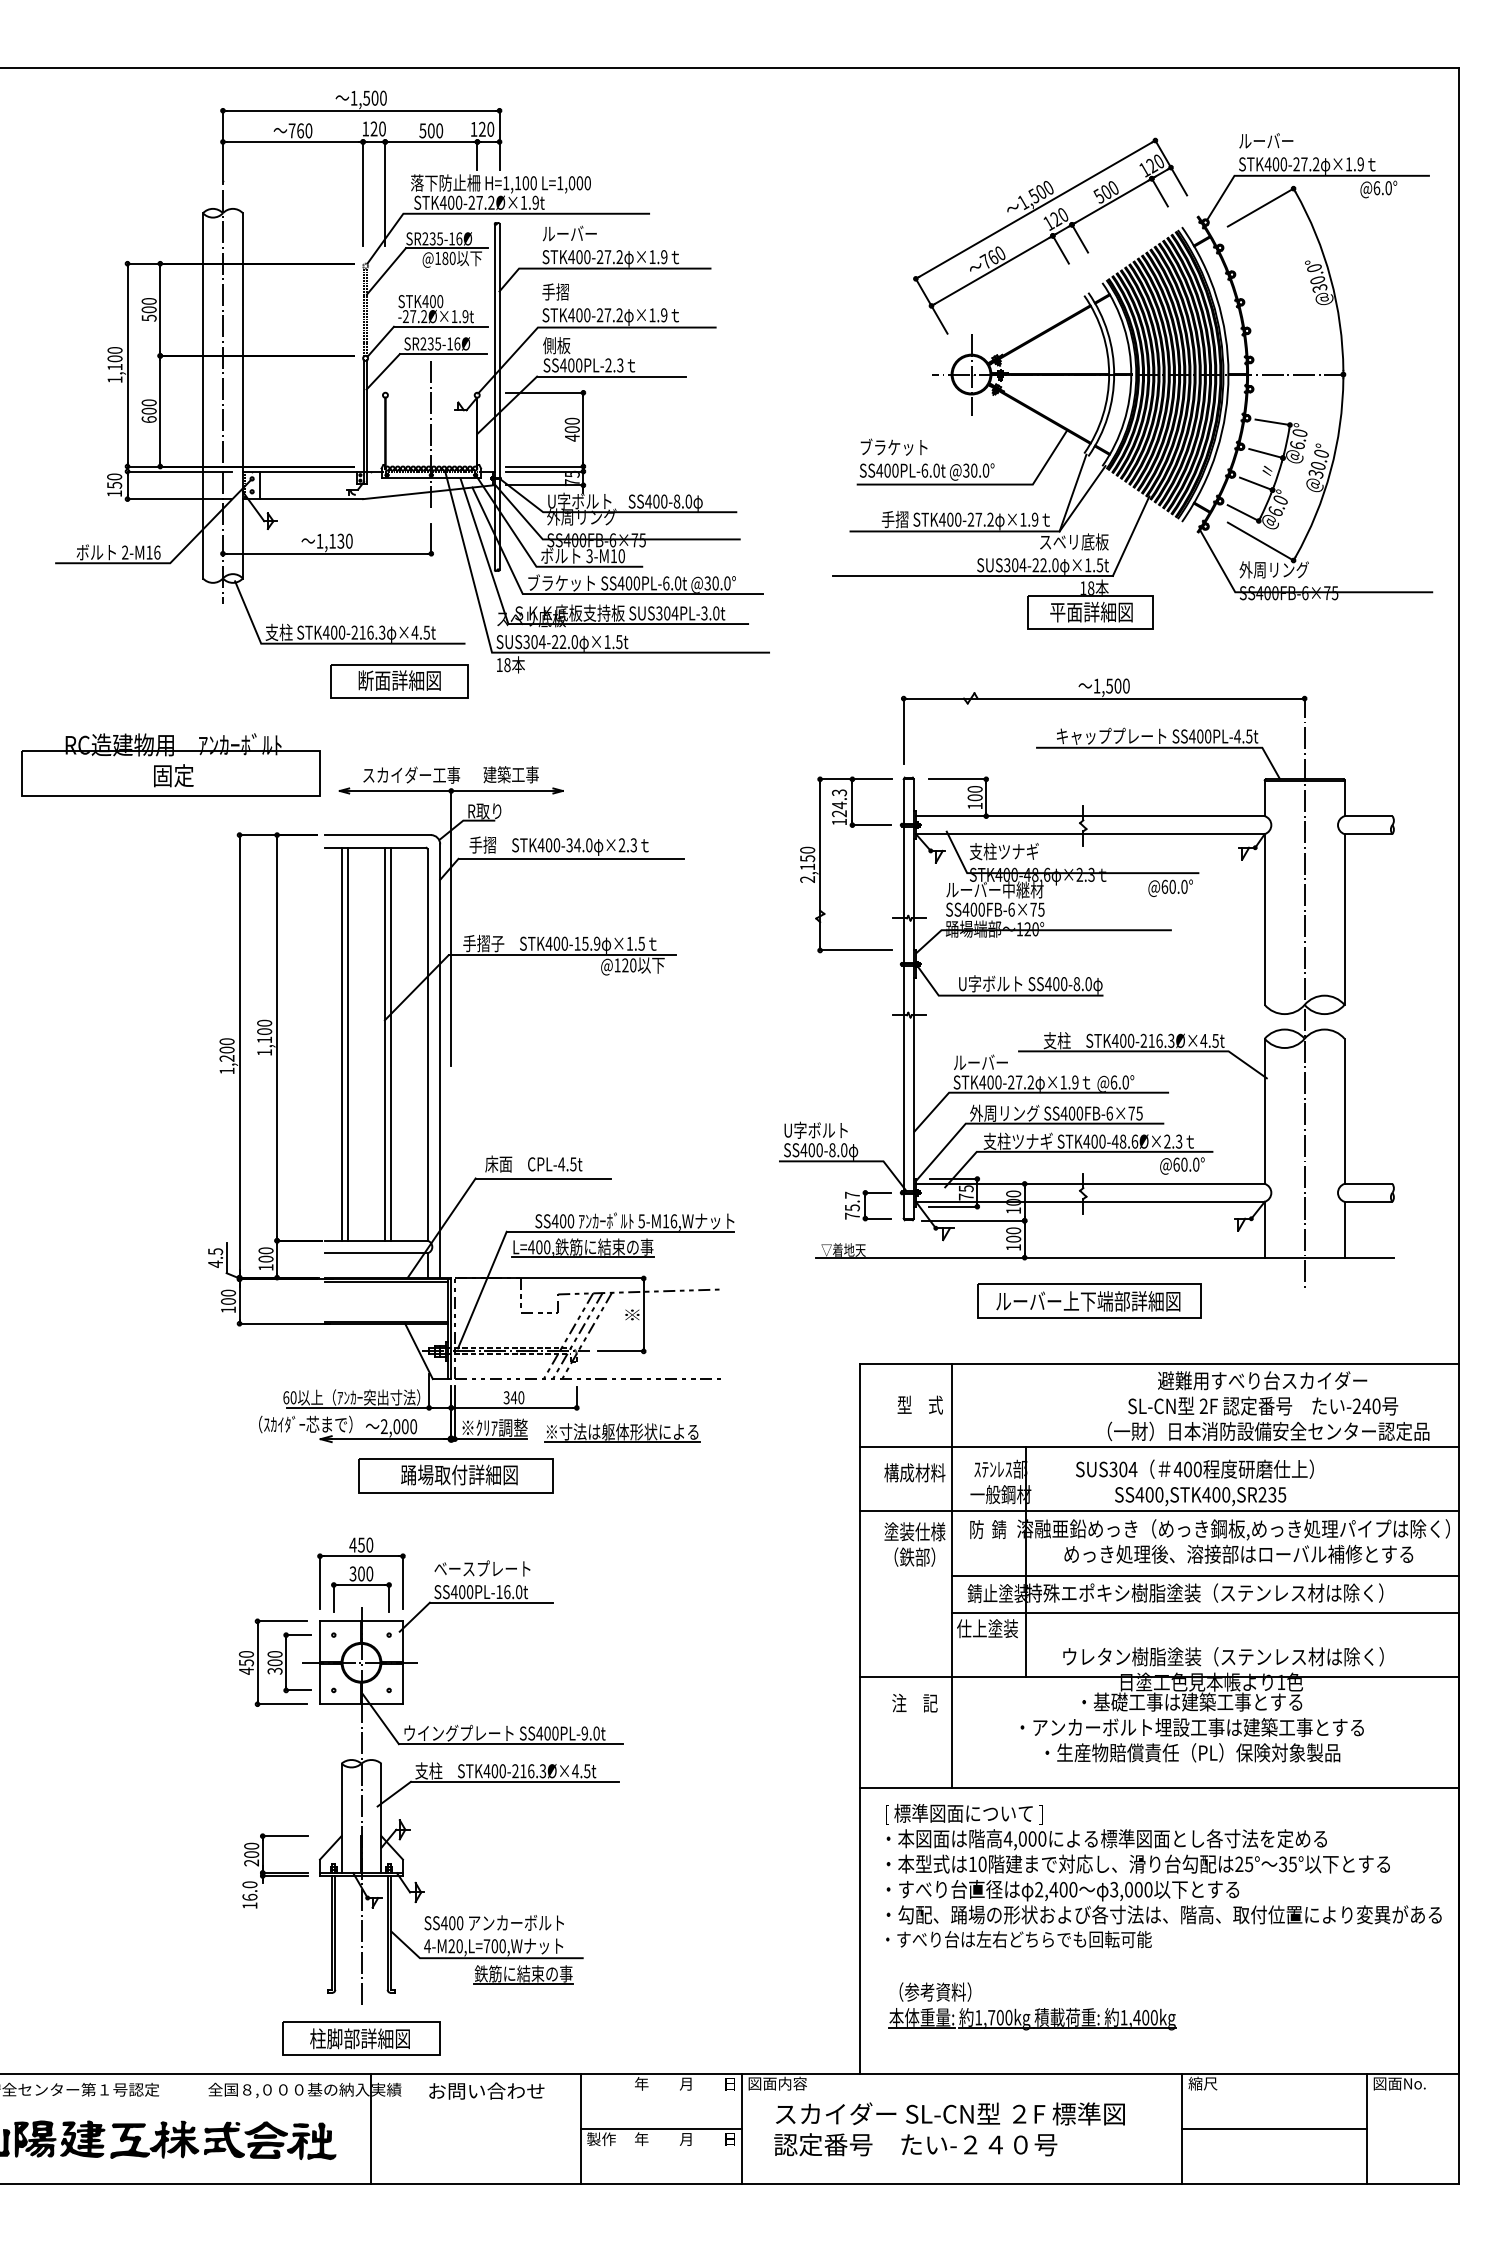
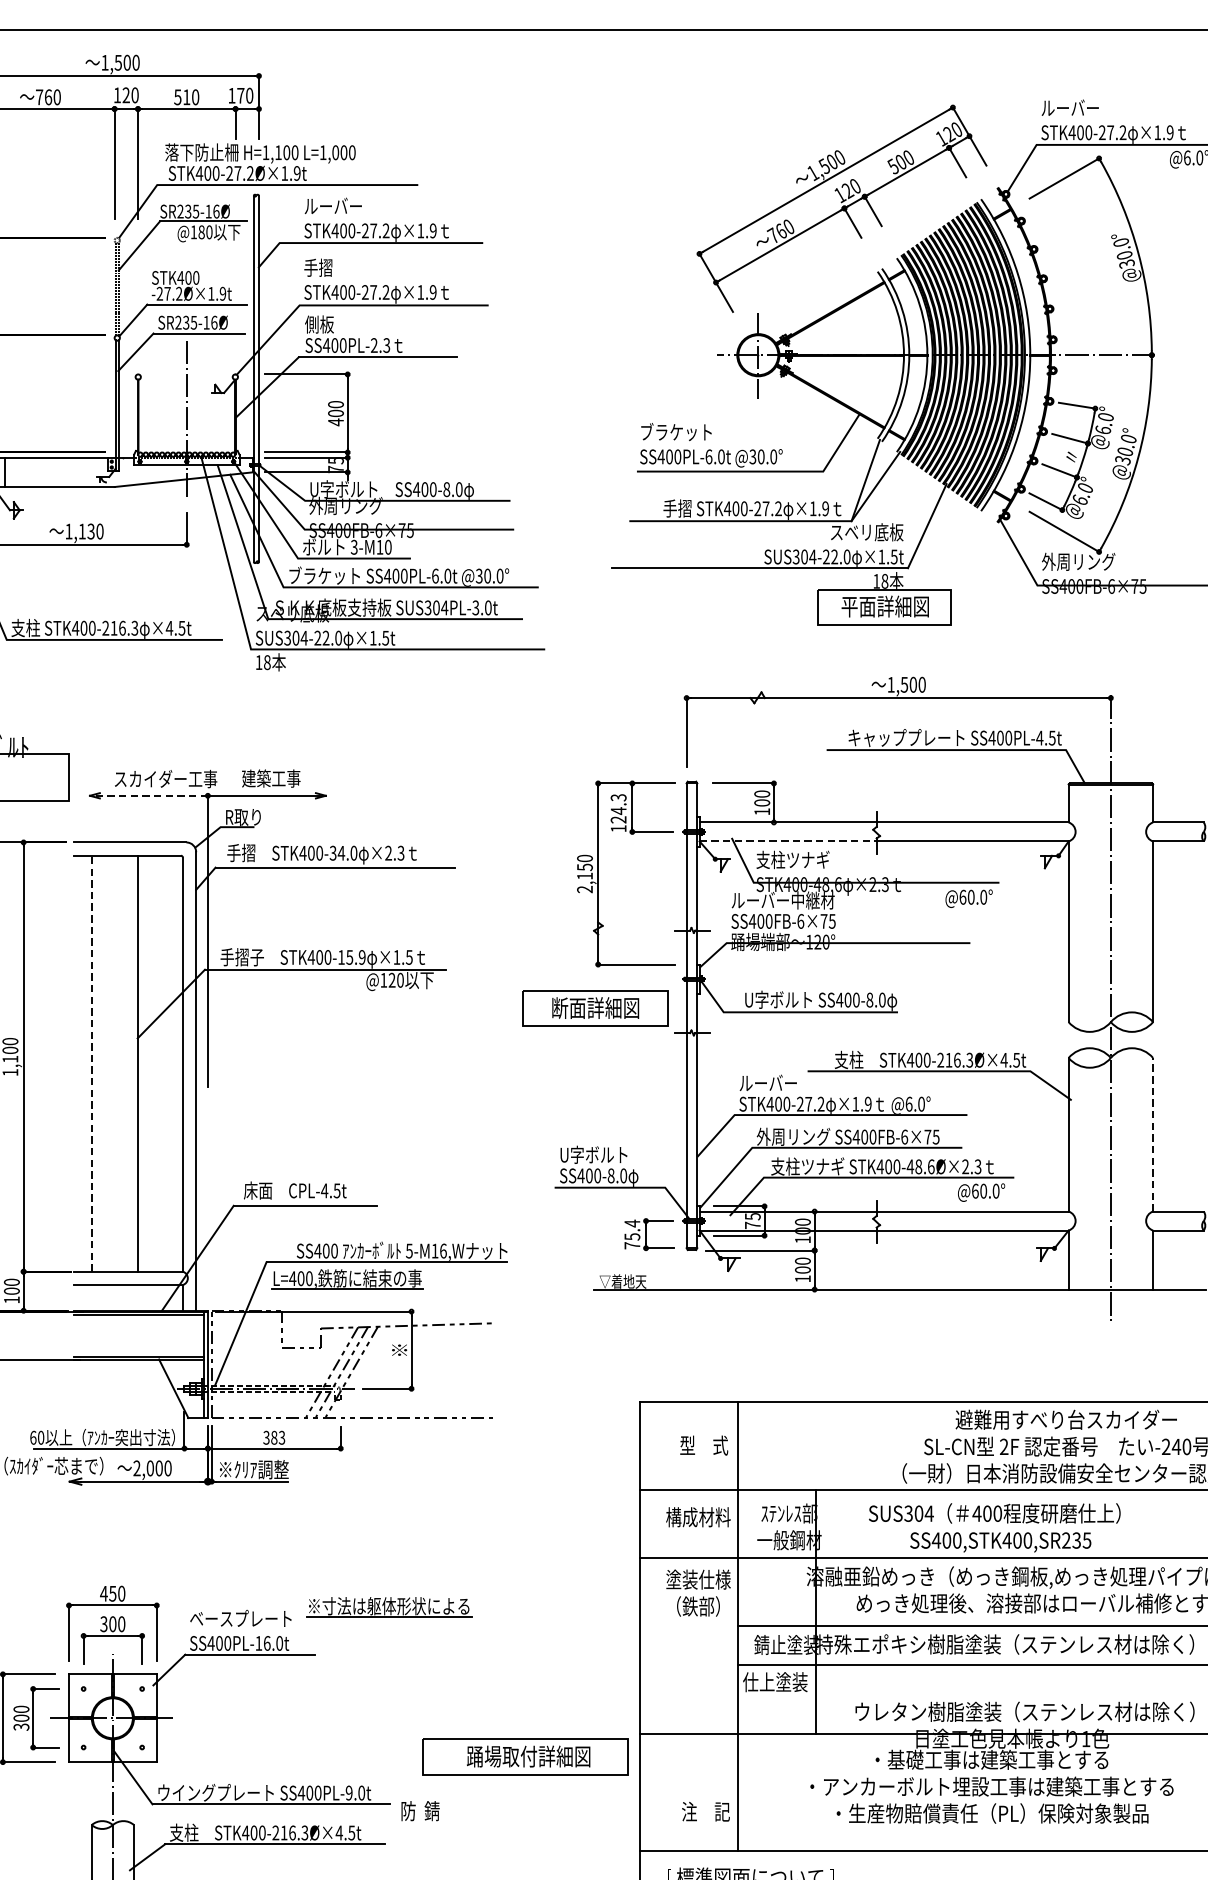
text: (482, 128) -> (240, 94), 120 -> 170
text: (431, 130) -> (186, 96), 500 -> 510
part: (399, 681) -> (595, 1009), moved
line: (395, 790) -> (148, 795), solid -> dashed
line: (999, 834) -> (787, 841), solid -> dashed
line: (348, 1043) -> (99, 1062), removed
line: (390, 1043) -> (143, 1062), removed
line: (342, 1044) -> (92, 1064), solid -> dashed
line: (1344, 1111) -> (1153, 1134), solid -> dashed
text: (852, 1195) -> (632, 1223), 75.7 -> 75.4
part: (1089, 1300) -> (883, 1334), removed
text: (517, 1397) -> (277, 1437), 340 -> 383
part: (622, 1432) -> (389, 1606), moved
part: (455, 1475) -> (524, 1757), moved
text: (988, 1529) -> (420, 1811), moved
text: (914, 1702) -> (705, 1811), moved

